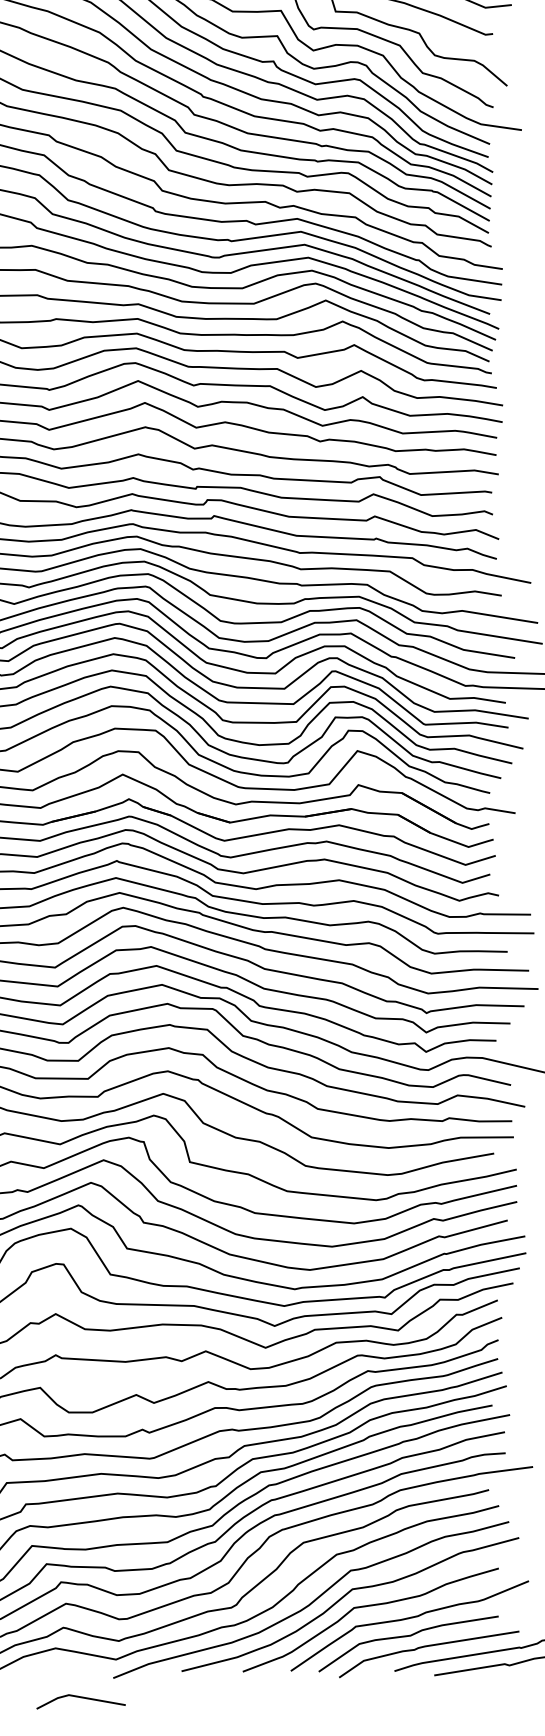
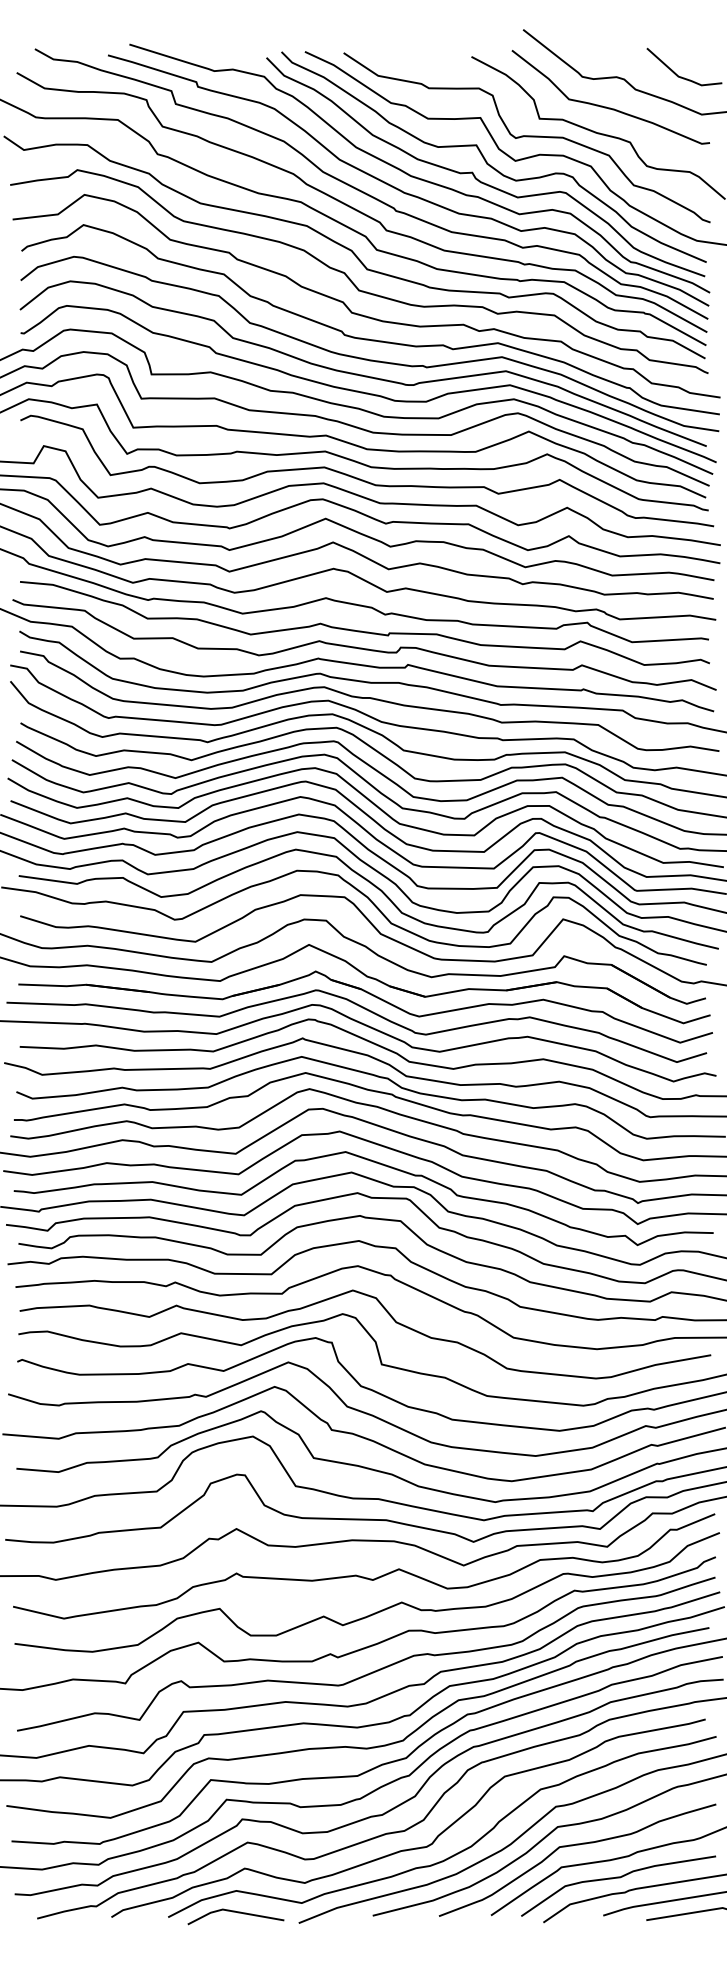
line: (82, 1698) -> (237, 1913), moved

